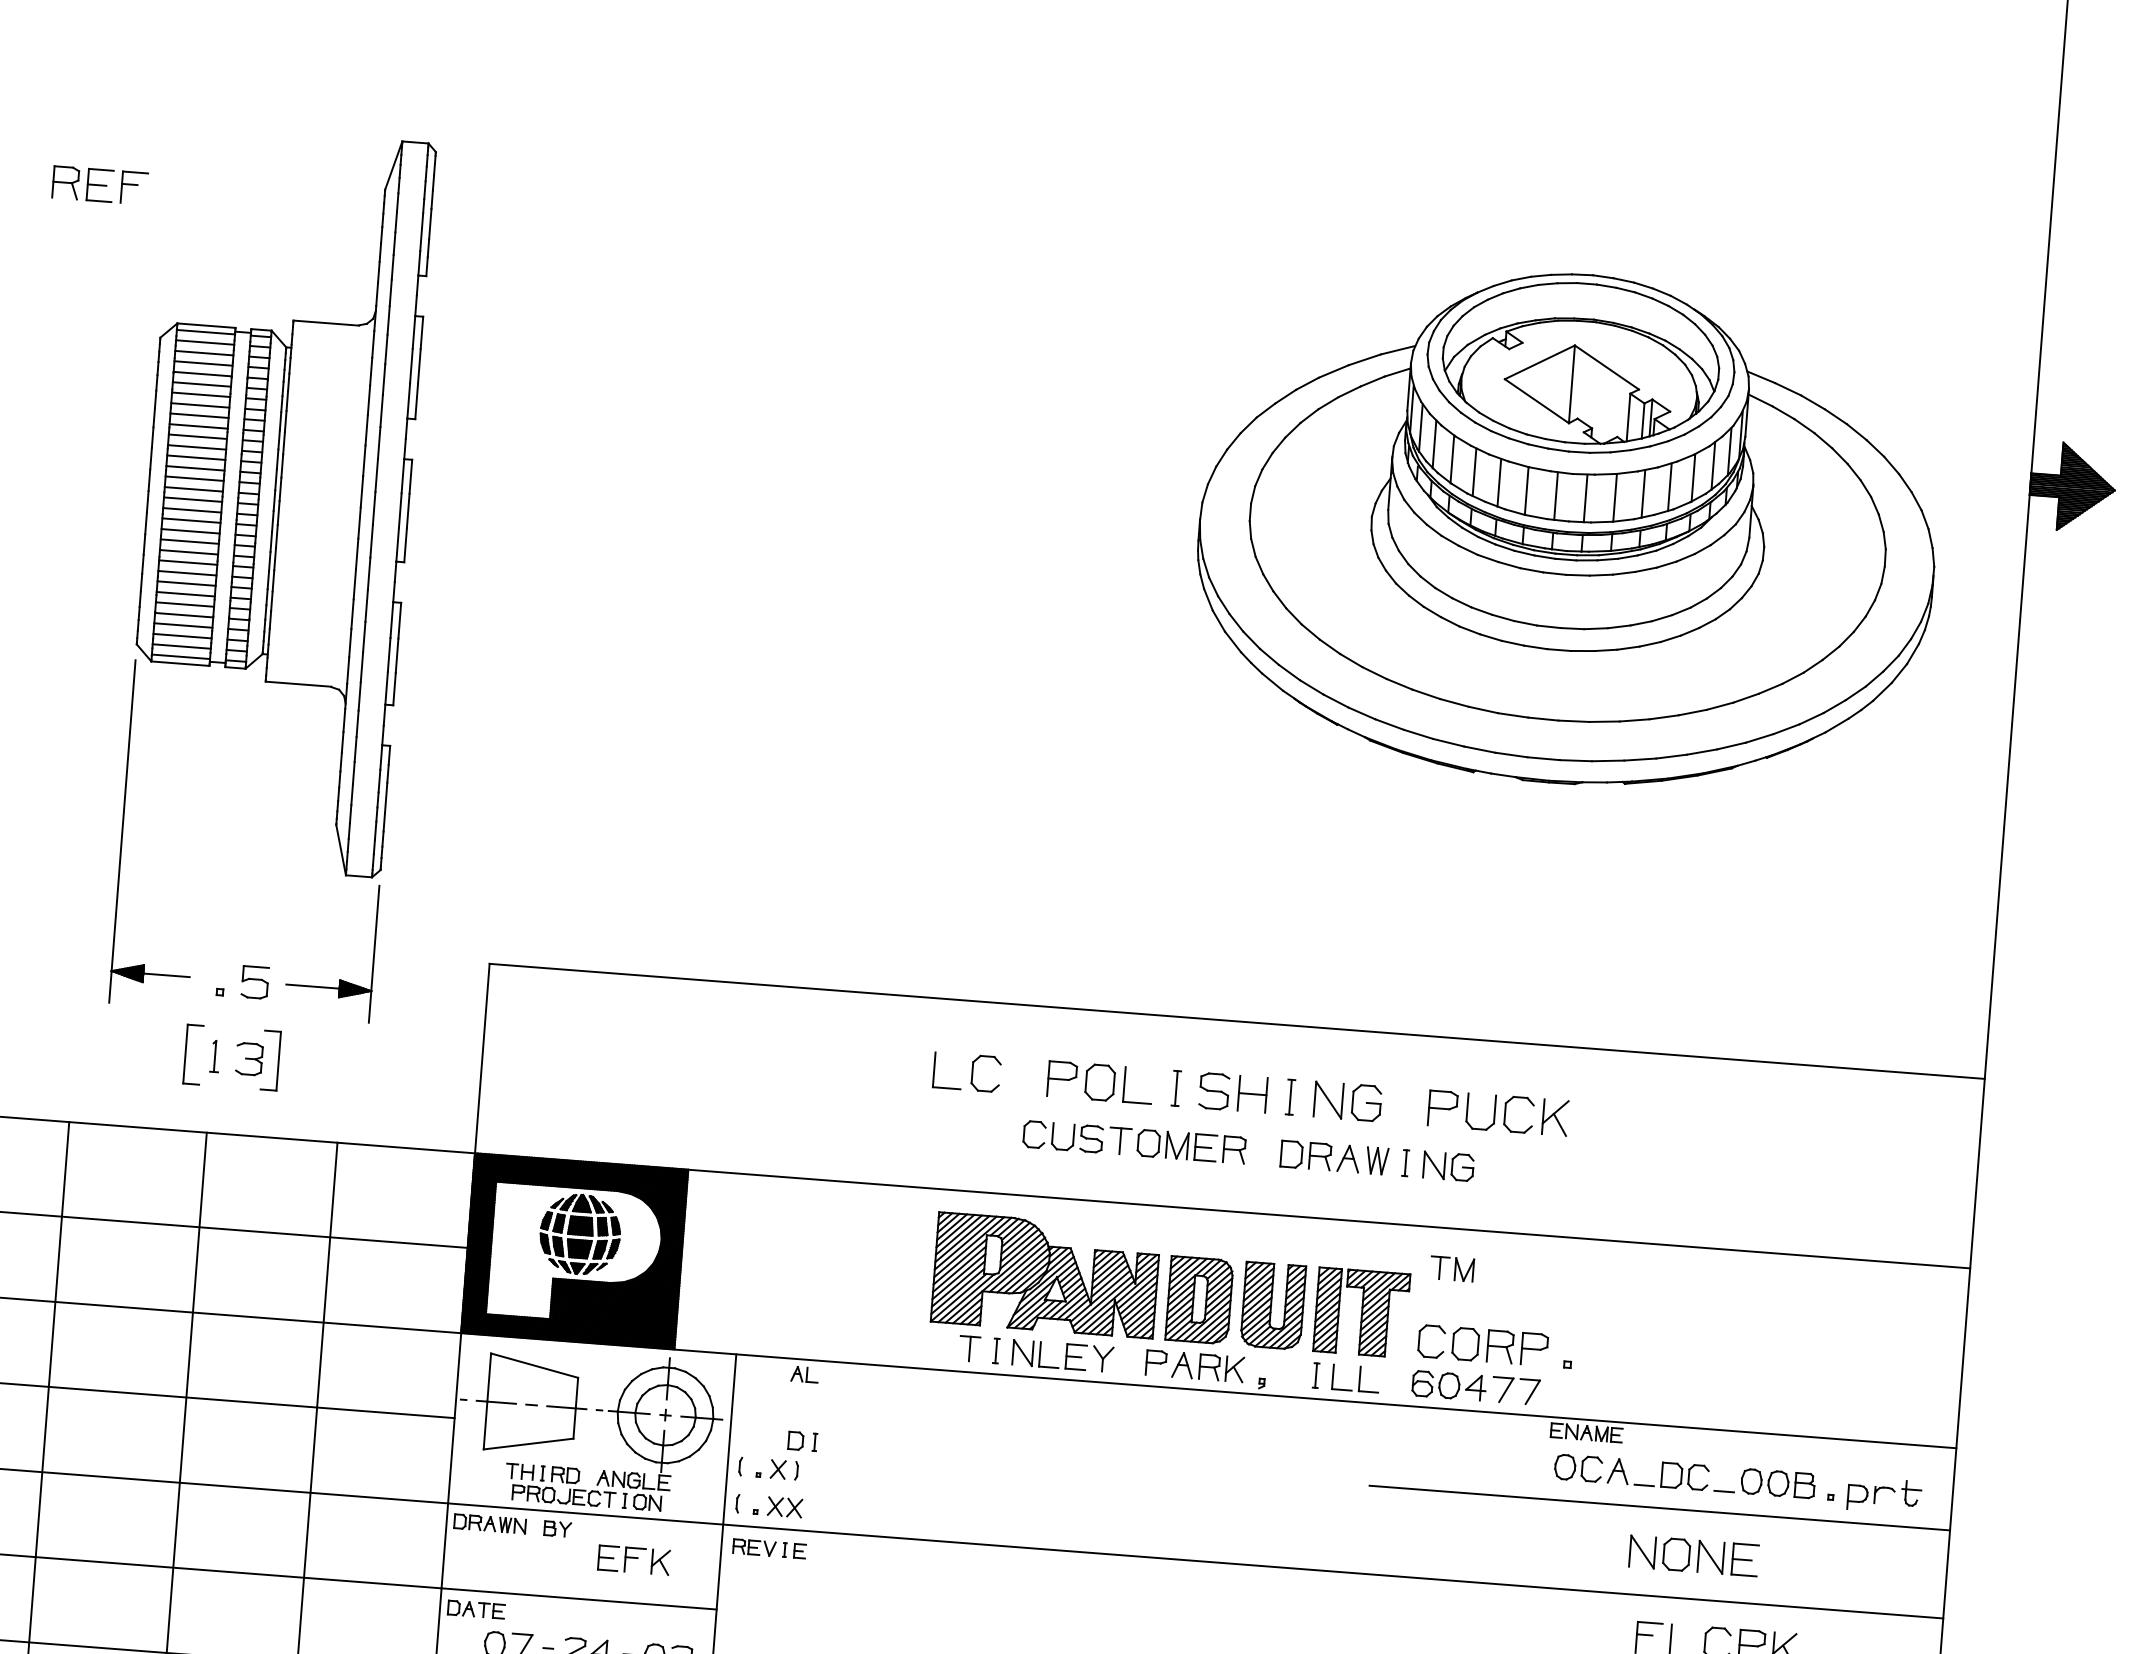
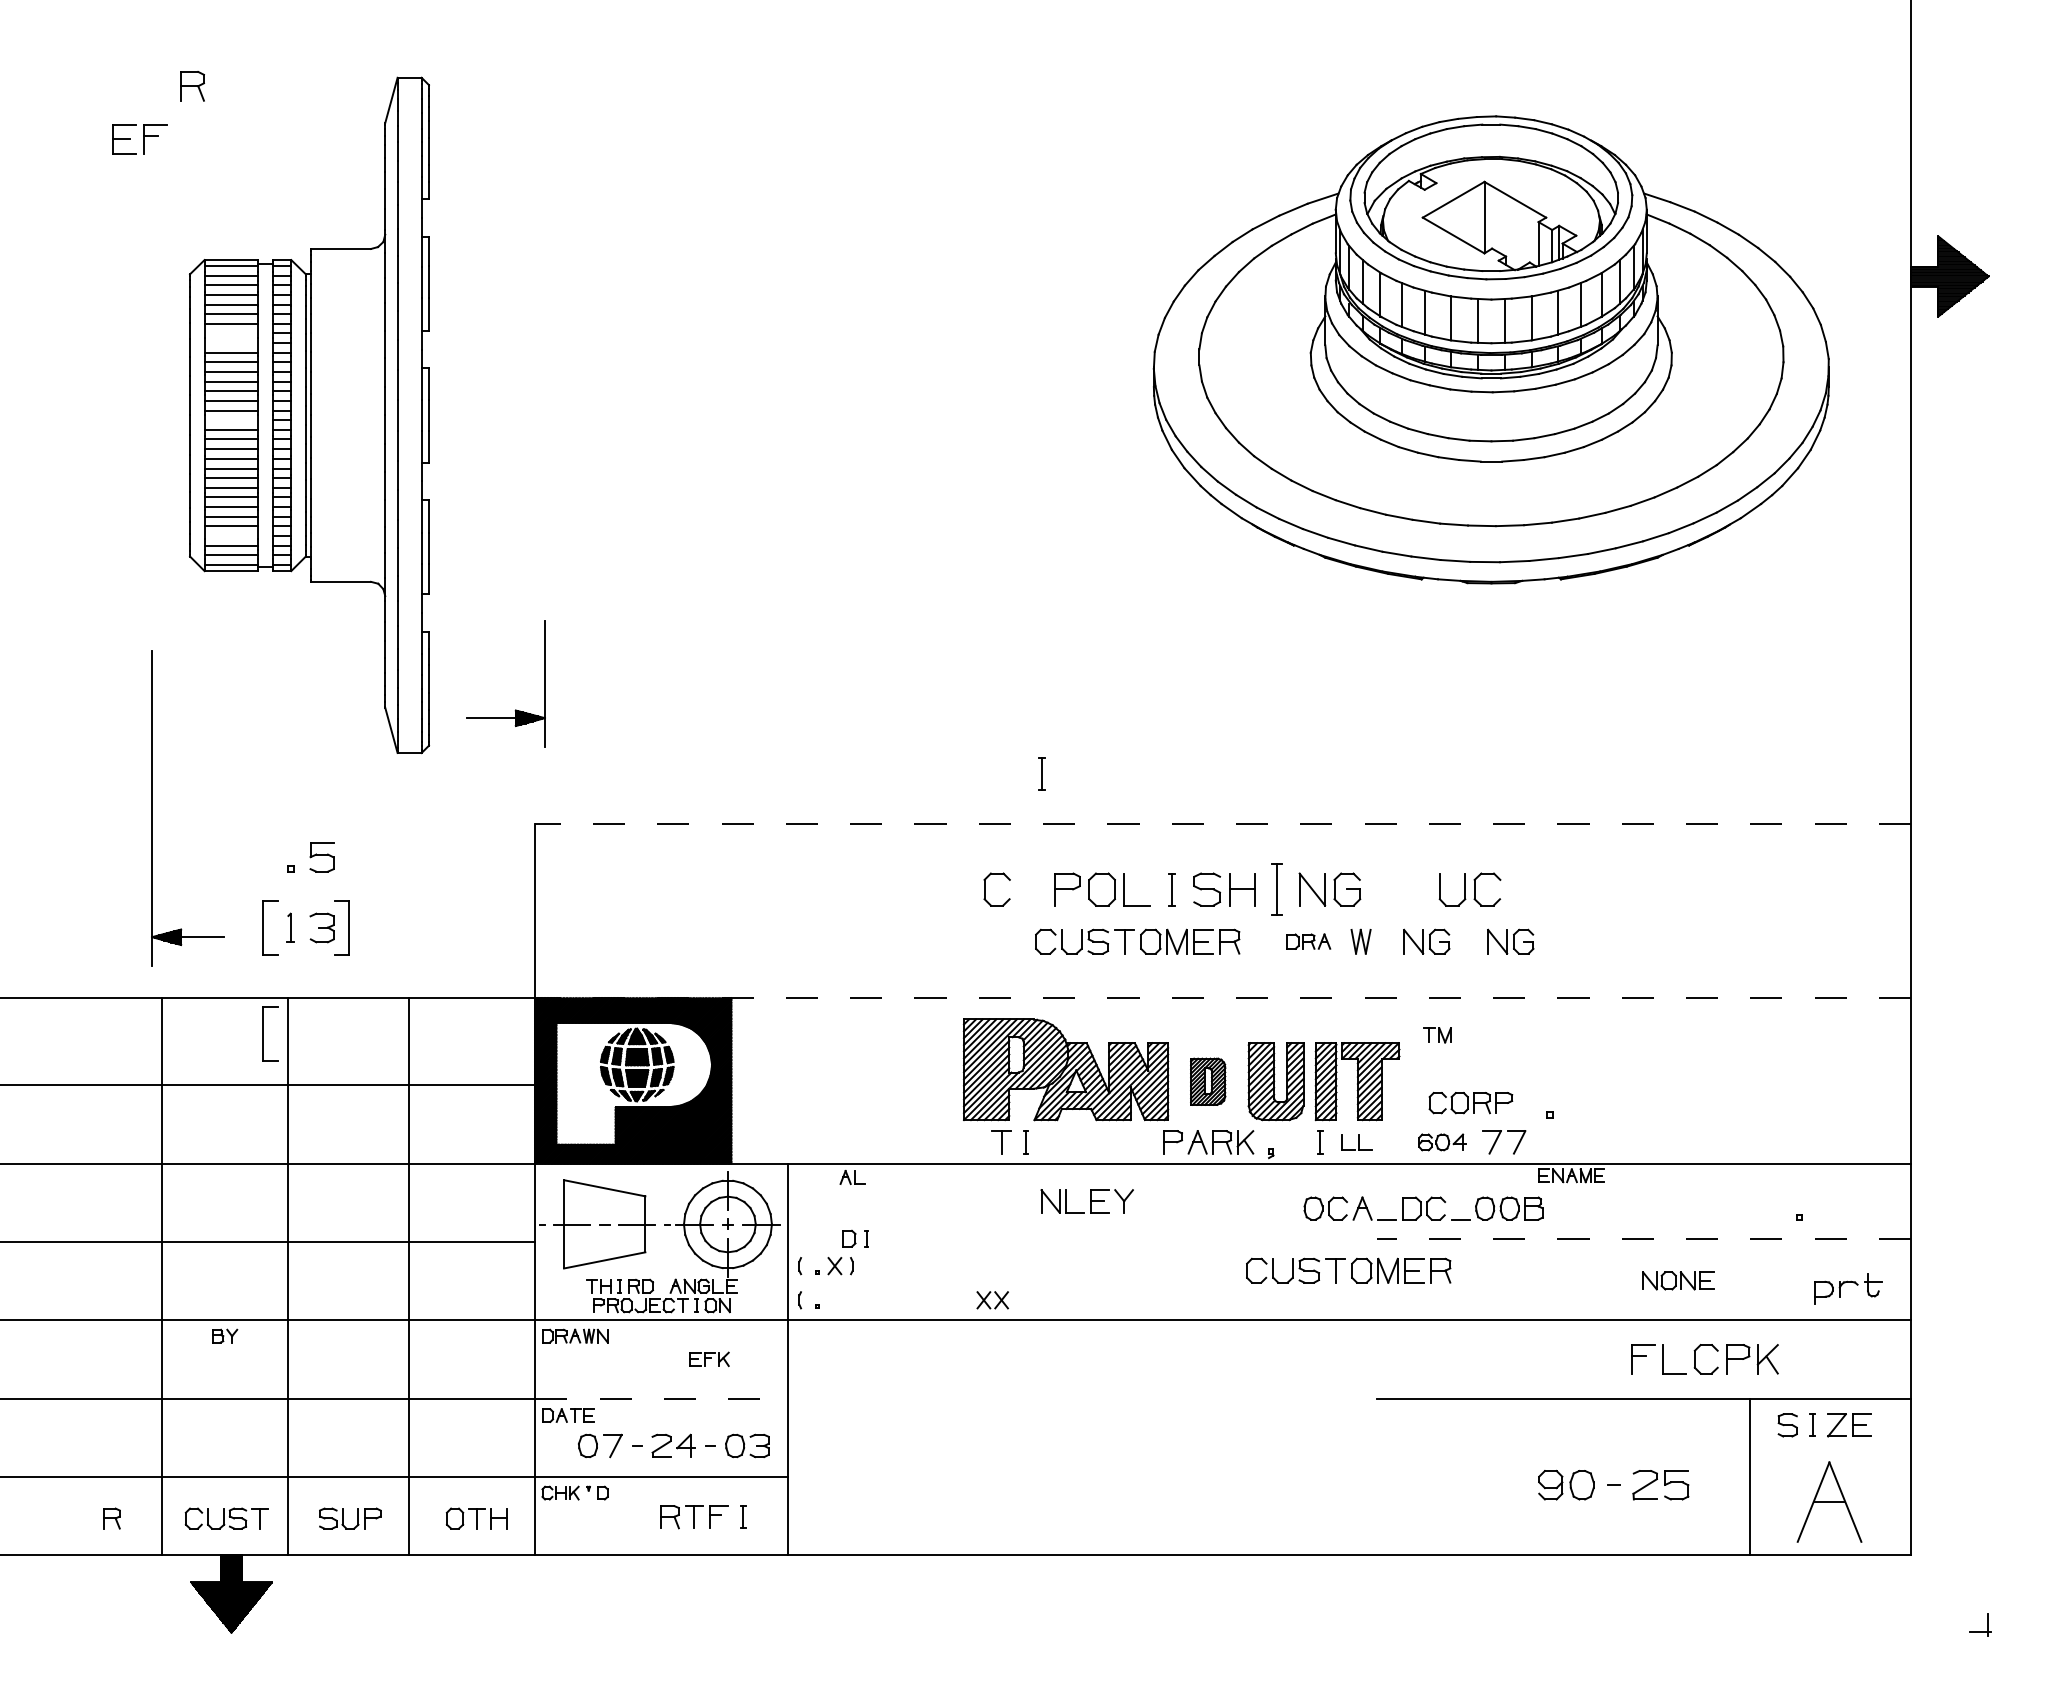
part: (65, 183) -> (192, 86), moved
line: (200, 405) -> (231, 333), removed
line: (199, 415) -> (231, 342), removed
line: (193, 500) -> (231, 420), removed
line: (183, 625) -> (231, 535), removed
part: (122, 831) -> (152, 808), moved
part: (1043, 951) -> (1041, 773), added
part: (340, 979) -> (515, 709), moved
line: (1237, 1020) -> (1223, 823), solid -> dashed
part: (934, 1069) -> (949, 889), removed
part: (1289, 1097) -> (1276, 889), size x1.6
part: (1442, 1108) -> (1417, 889), removed
part: (1554, 1117) -> (1520, 889), removed
part: (1320, 1156) -> (1308, 941), size x0.6
part: (1405, 1162) -> (1387, 941), removed
part: (176, 1168) -> (263, 1033), added
part: (1539, 1173) -> (1510, 941), added
line: (1222, 1211) -> (1223, 998), solid -> dashed
part: (1452, 1269) -> (1437, 1035), size x0.7
part: (1198, 1300) -> (1207, 1081), size x0.6
part: (1482, 1344) -> (1470, 1102), size x0.7
part: (1062, 1356) -> (1086, 1201), moved
part: (1355, 1378) -> (1356, 1142), size x0.7
part: (1448, 1385) -> (1442, 1142), size x0.7
part: (1684, 1476) -> (1423, 1208), moved
part: (1884, 1494) -> (1848, 1288), moved
part: (784, 1507) -> (992, 1300), moved
line: (1659, 1508) -> (1643, 1239), solid -> dashed
part: (1336, 1517) -> (1348, 1270), added
part: (557, 1528) -> (225, 1335), moved
part: (769, 1549) -> (832, 1339), removed
part: (1692, 1555) -> (1677, 1280), size x0.6
part: (634, 1560) -> (709, 1359), size x0.6
line: (578, 1598) -> (661, 1398), solid -> dashed

